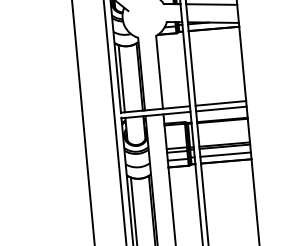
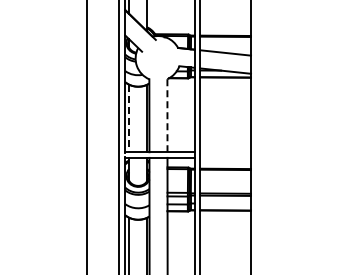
line: (159, 72) -> (167, 115), solid -> dashed
line: (122, 78) -> (129, 118), solid -> dashed
line: (220, 103) -> (225, 152), removed
line: (221, 108) -> (225, 157), removed
line: (225, 154) -> (225, 203), removed

